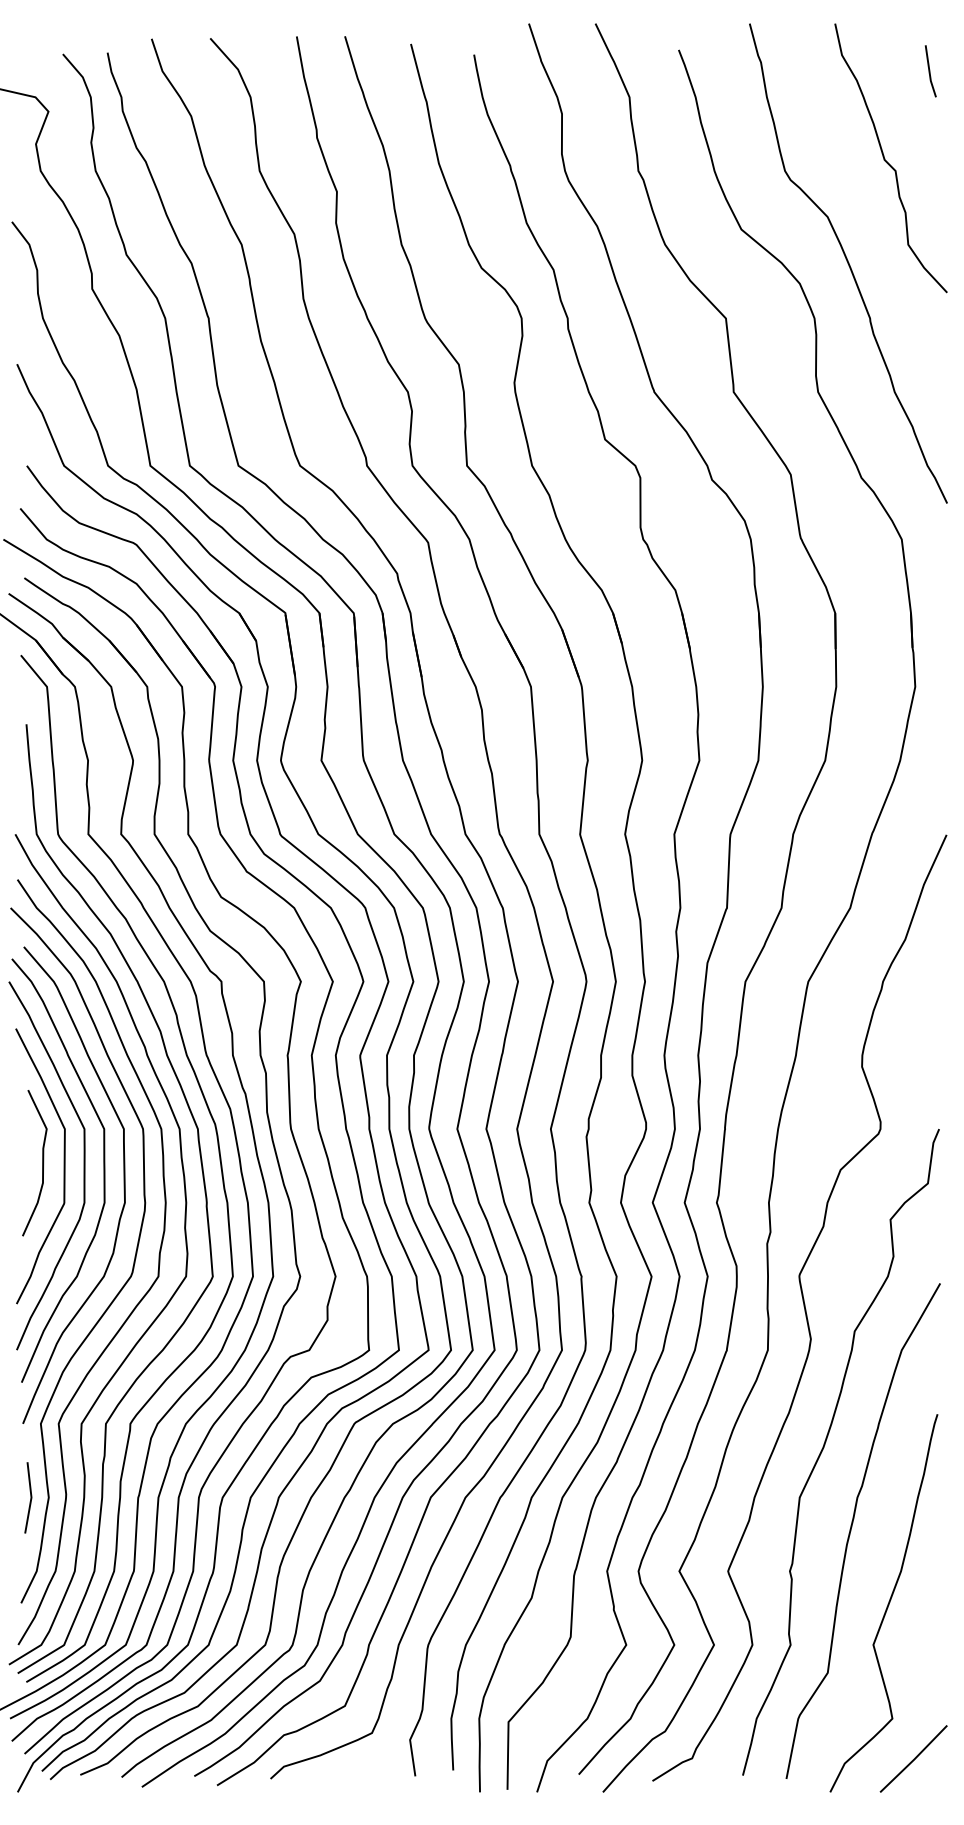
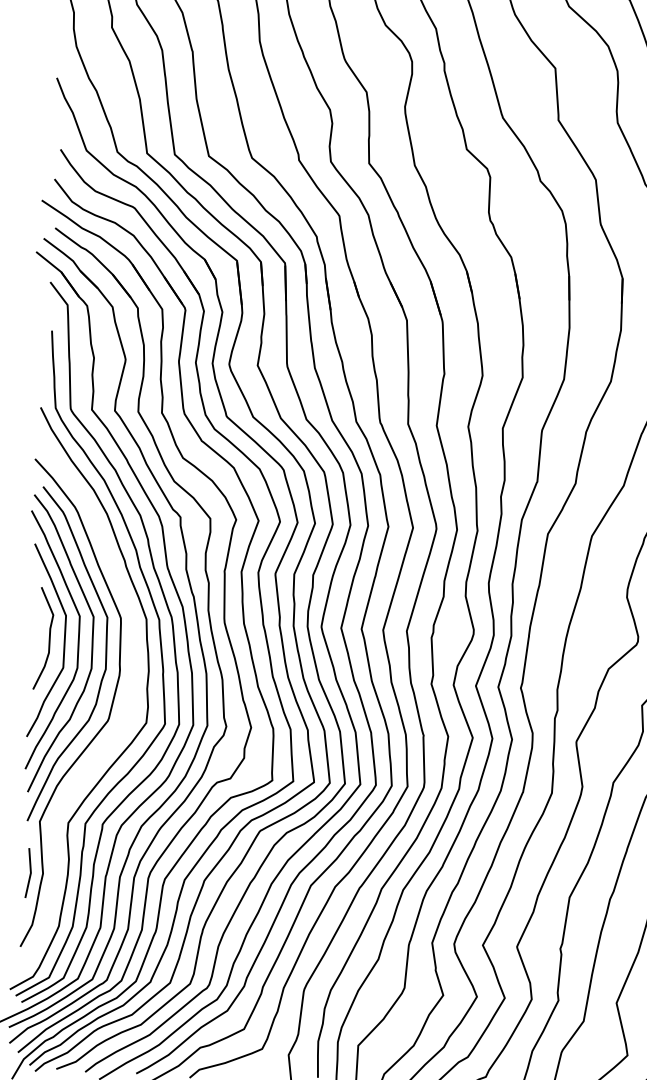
curve: (139, 1300) -> (112, 738), removed

